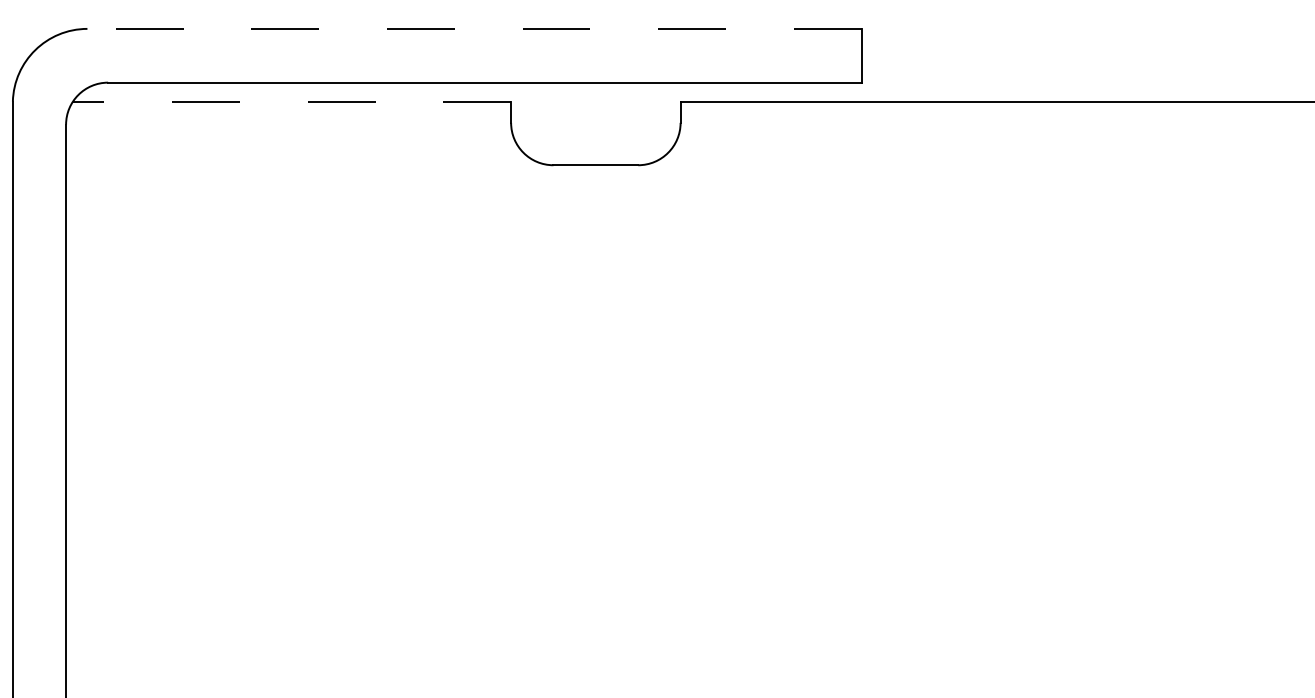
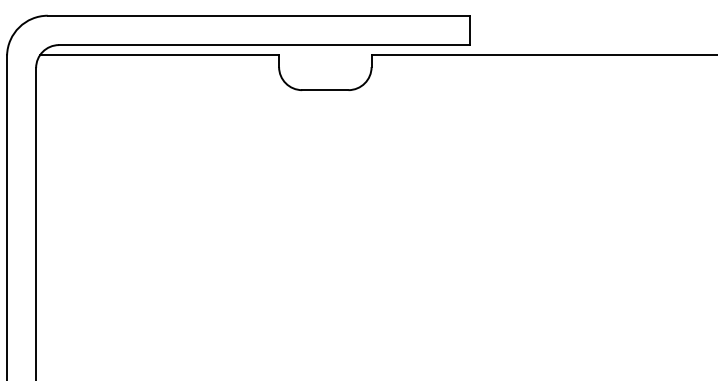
line: (473, 28) -> (258, 15), dashed -> solid
line: (292, 101) -> (159, 55), dashed -> solid

